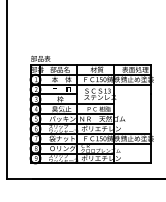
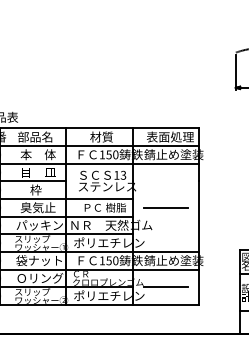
line: (132, 109) -> (165, 208), added
line: (132, 153) -> (165, 287), added

